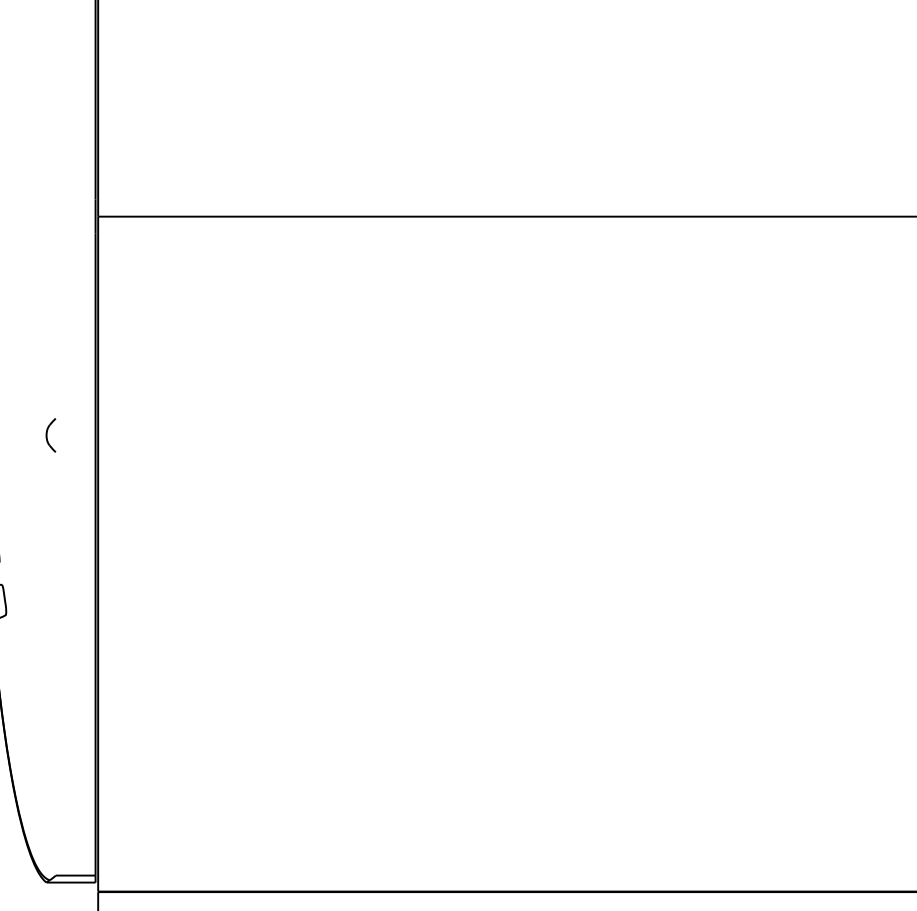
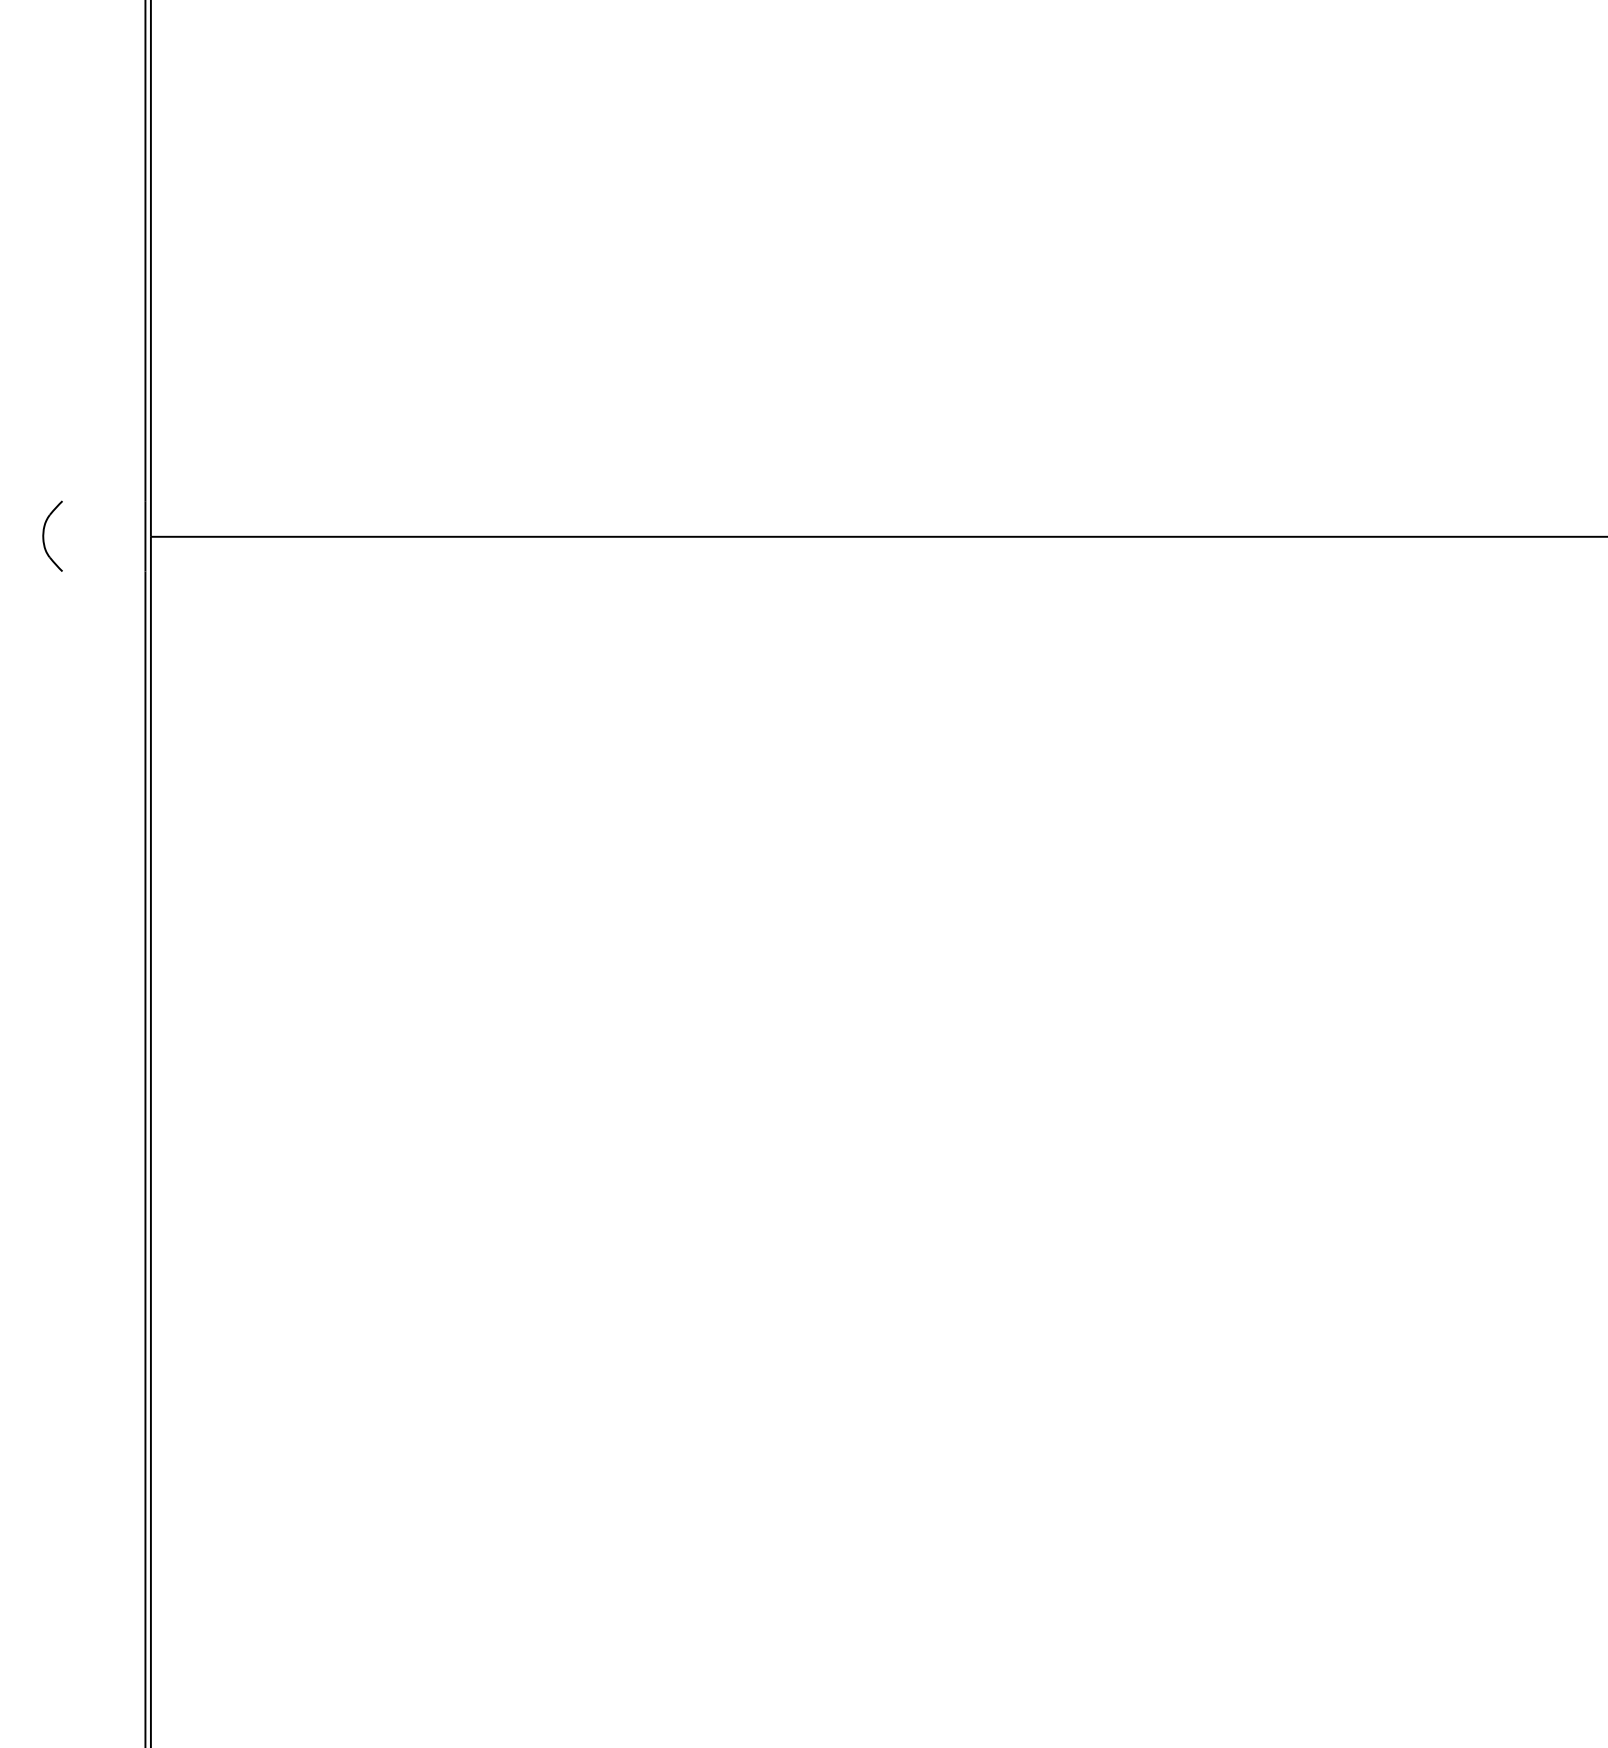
part: (50, 435) -> (51, 536), moved

